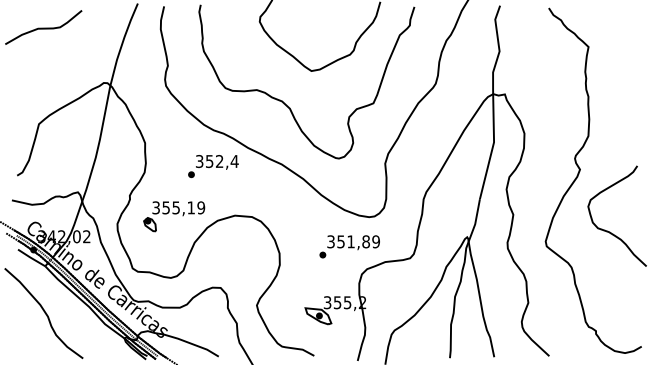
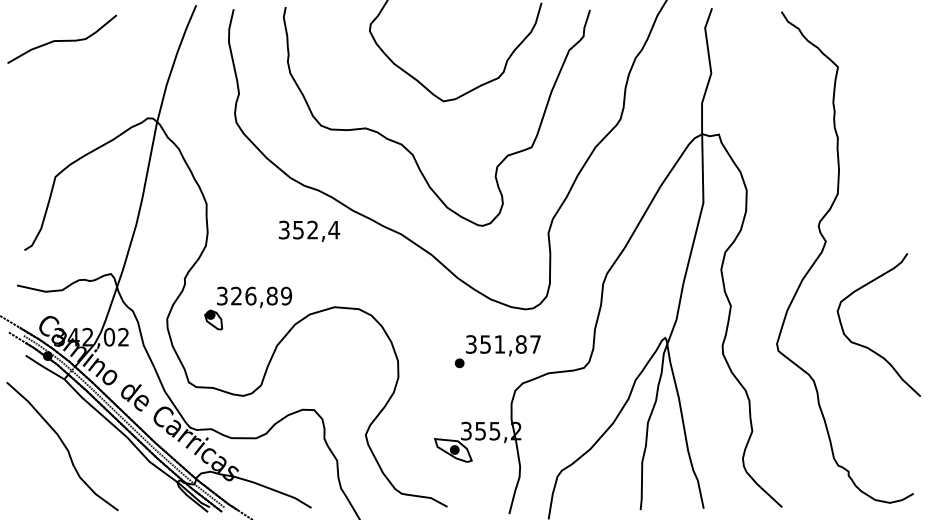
part: (191, 174) -> (272, 248), removed
text: (178, 207) -> (254, 295), 355,19 -> 326,89
curve: (609, 231) -> (867, 346), moved
text: (376, 241) -> (535, 344), 351,89 -> 351,87

